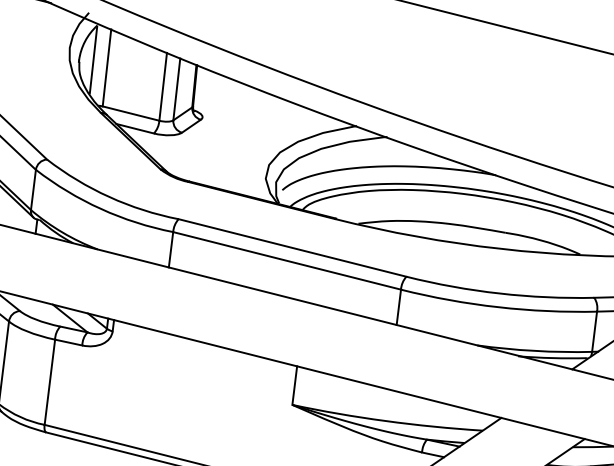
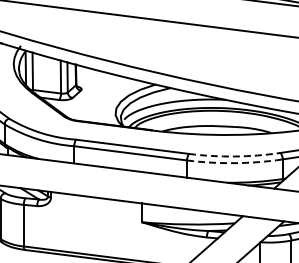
arc: (499, 293) -> (234, 156), solid -> dashed
arc: (497, 307) -> (234, 163), solid -> dashed

